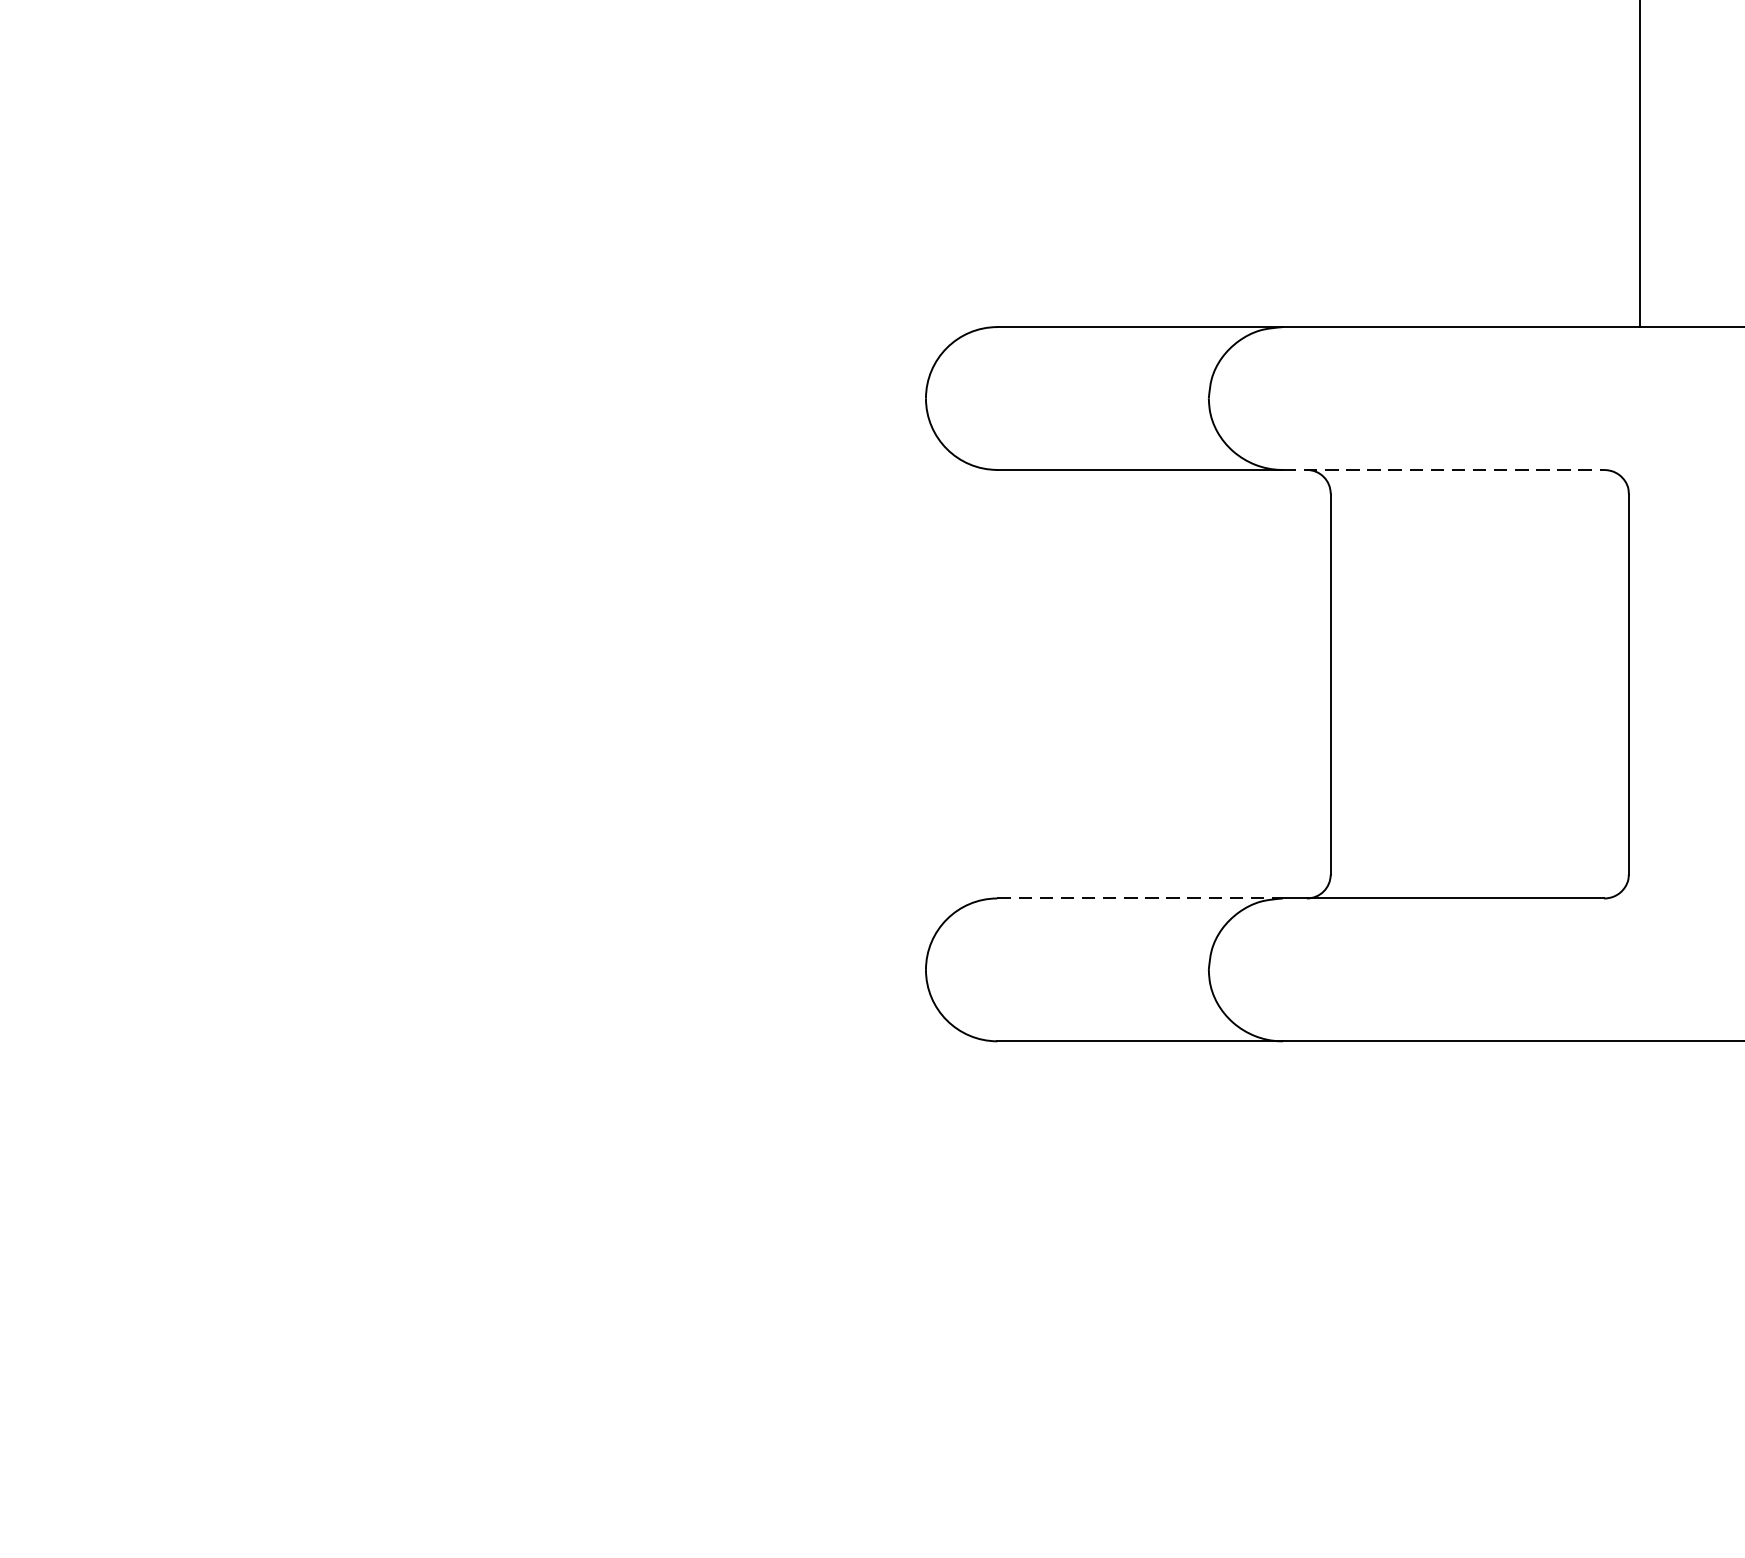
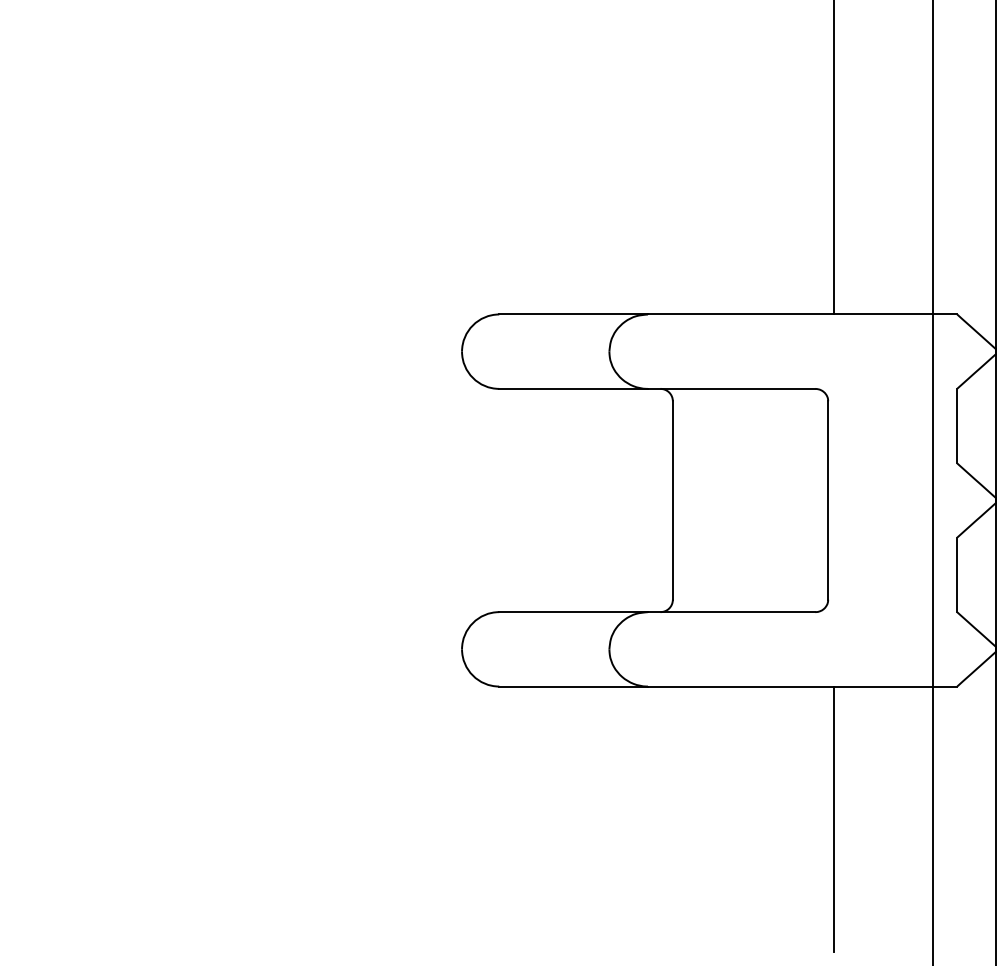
line: (1443, 469) -> (731, 388), dashed -> solid
line: (1141, 899) -> (574, 612), dashed -> solid
line: (1640, 1294) -> (834, 818), added

